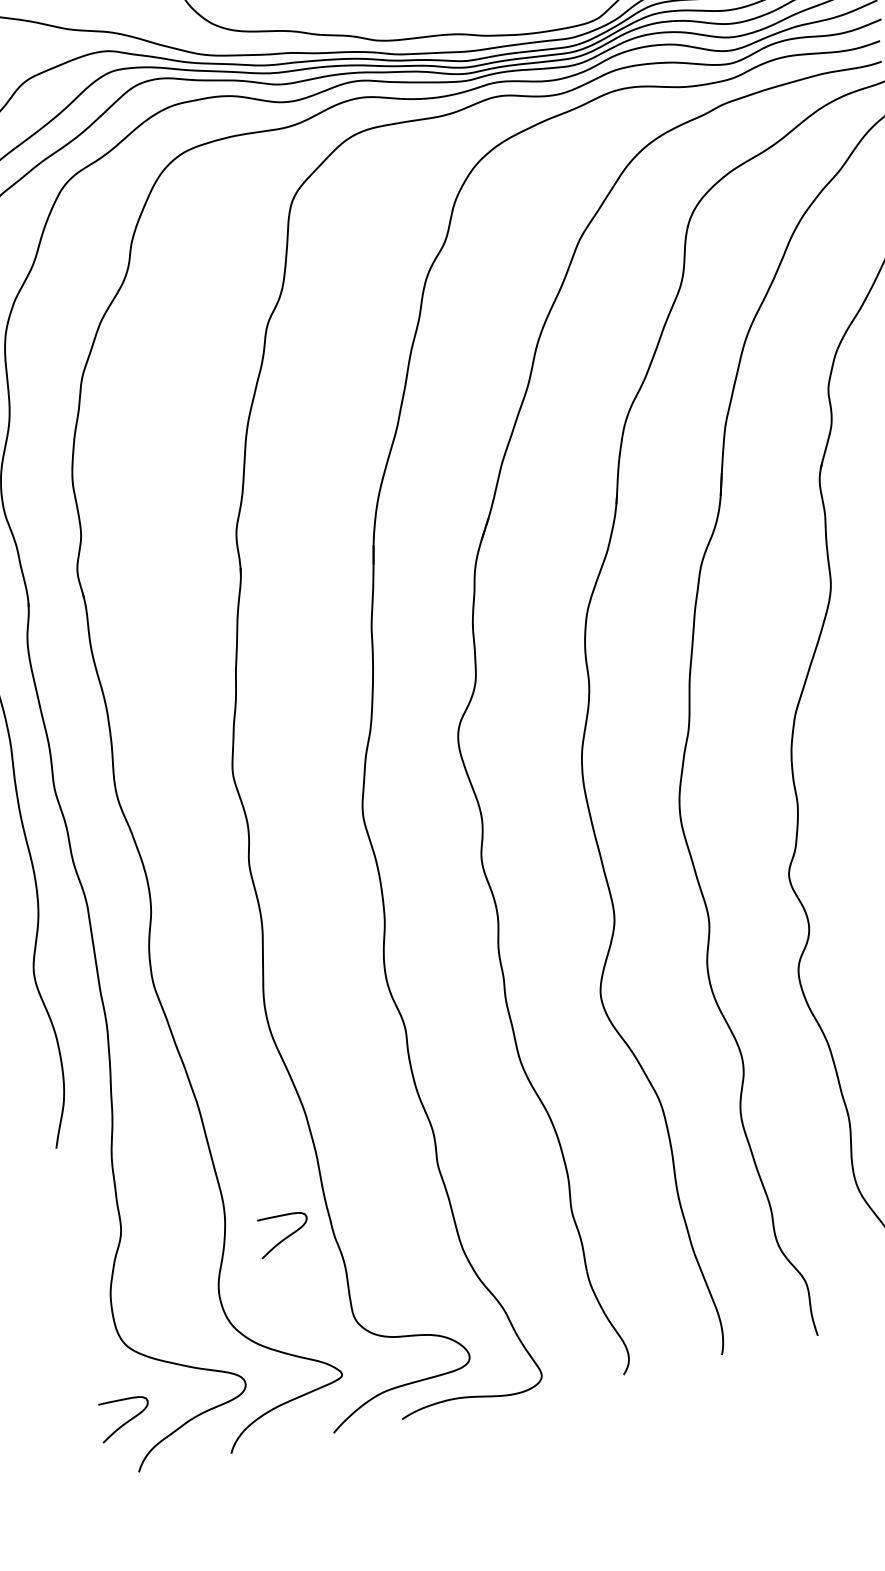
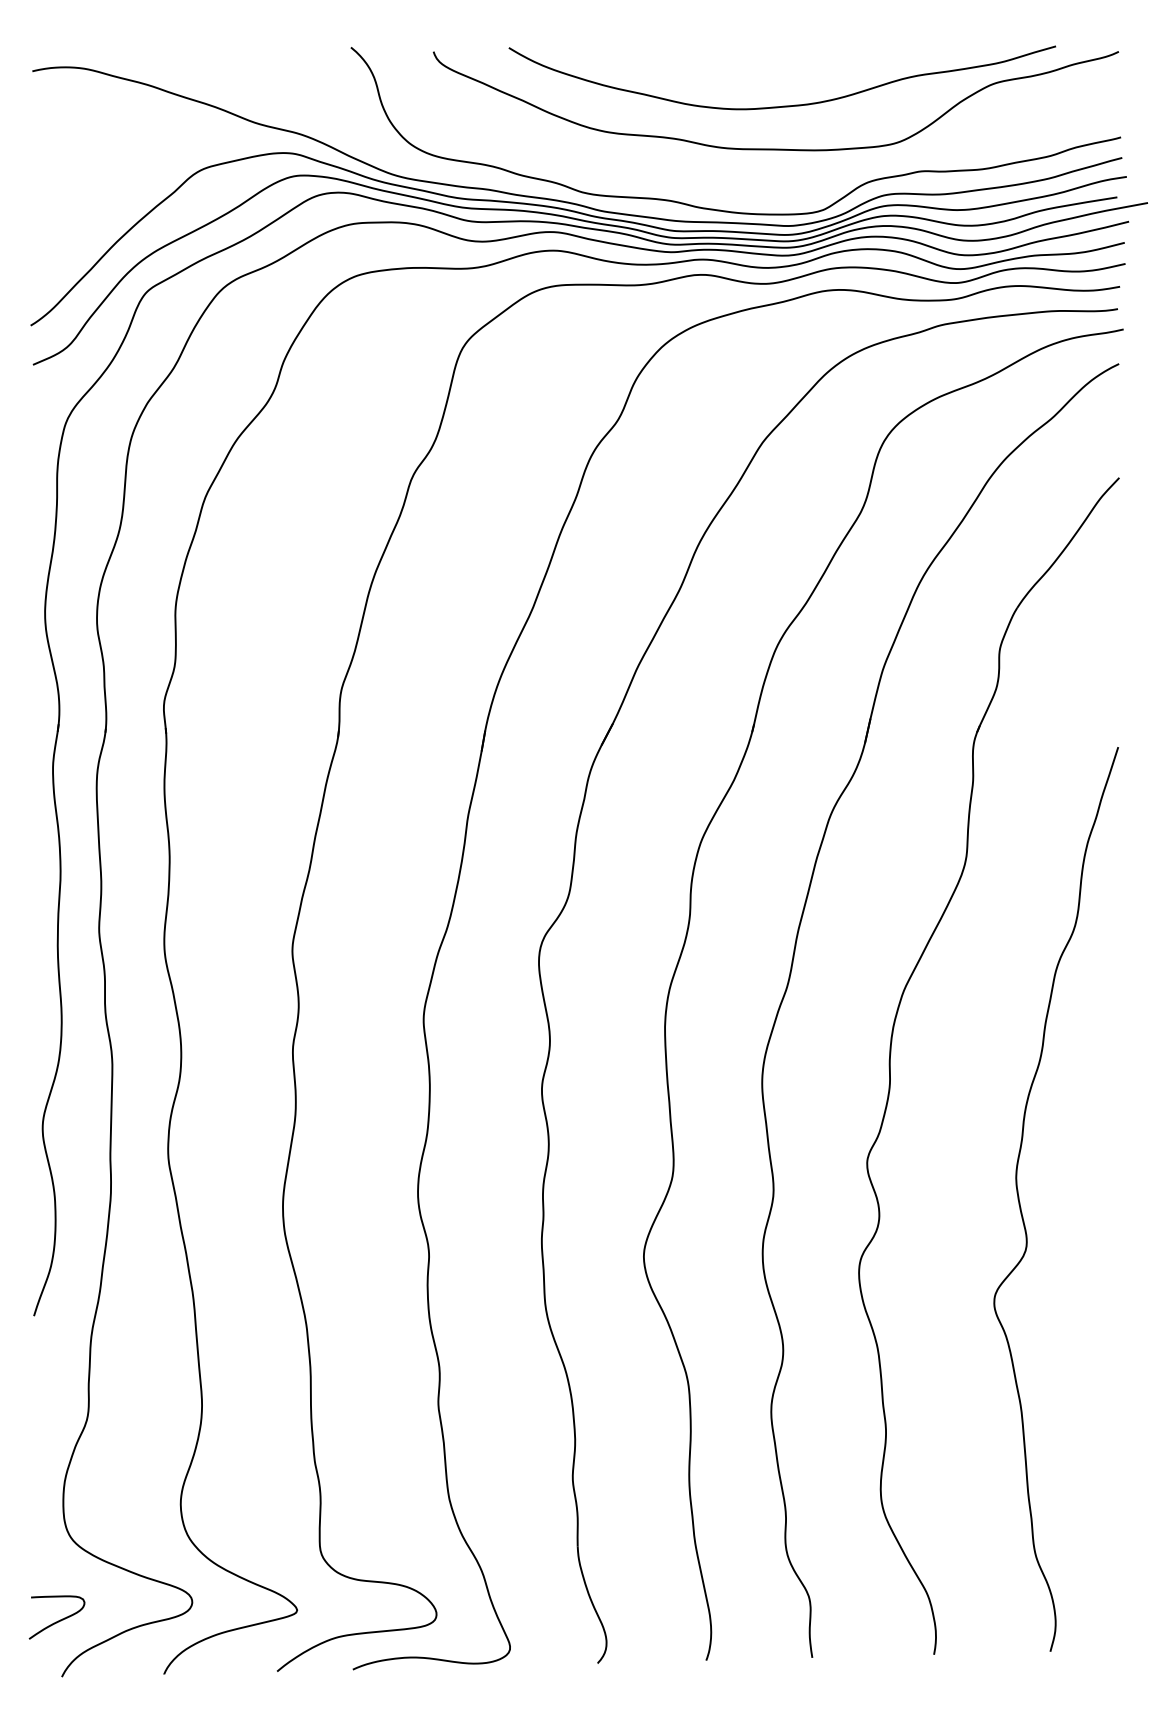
curve: (285, 1237) -> (262, 1453), removed

